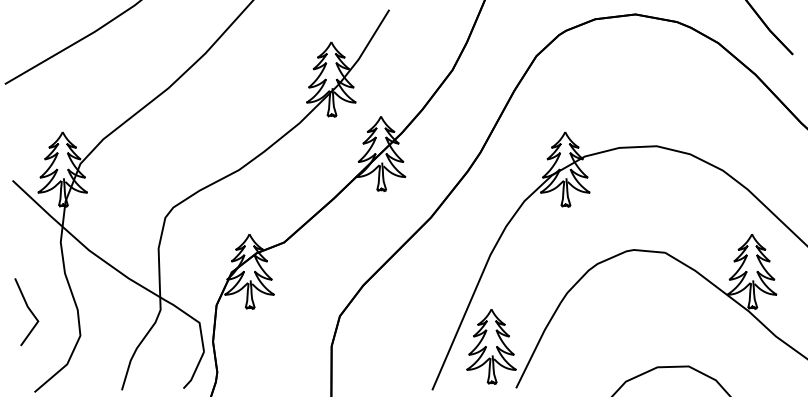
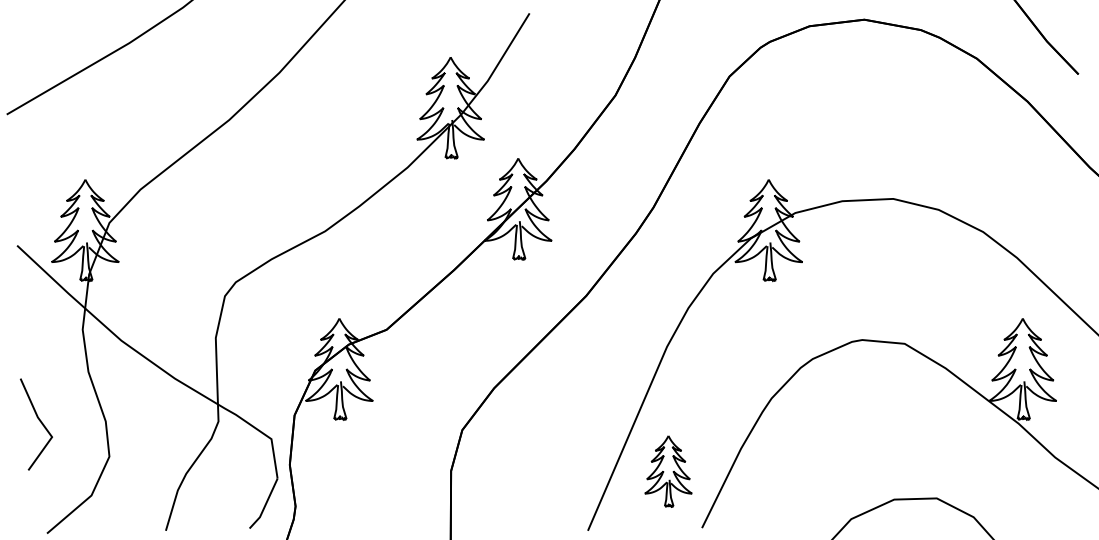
part: (491, 346) -> (668, 471), size x0.7

